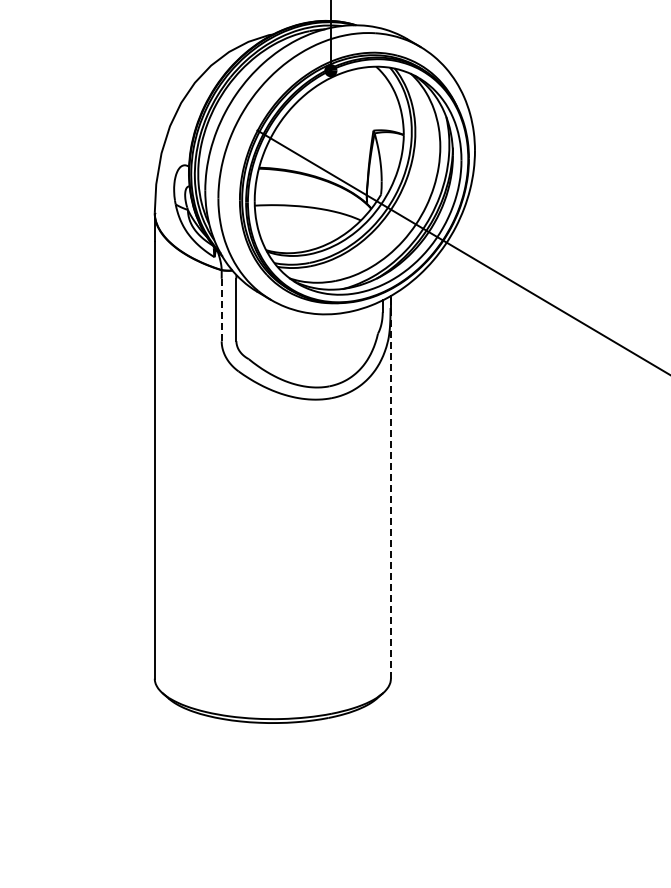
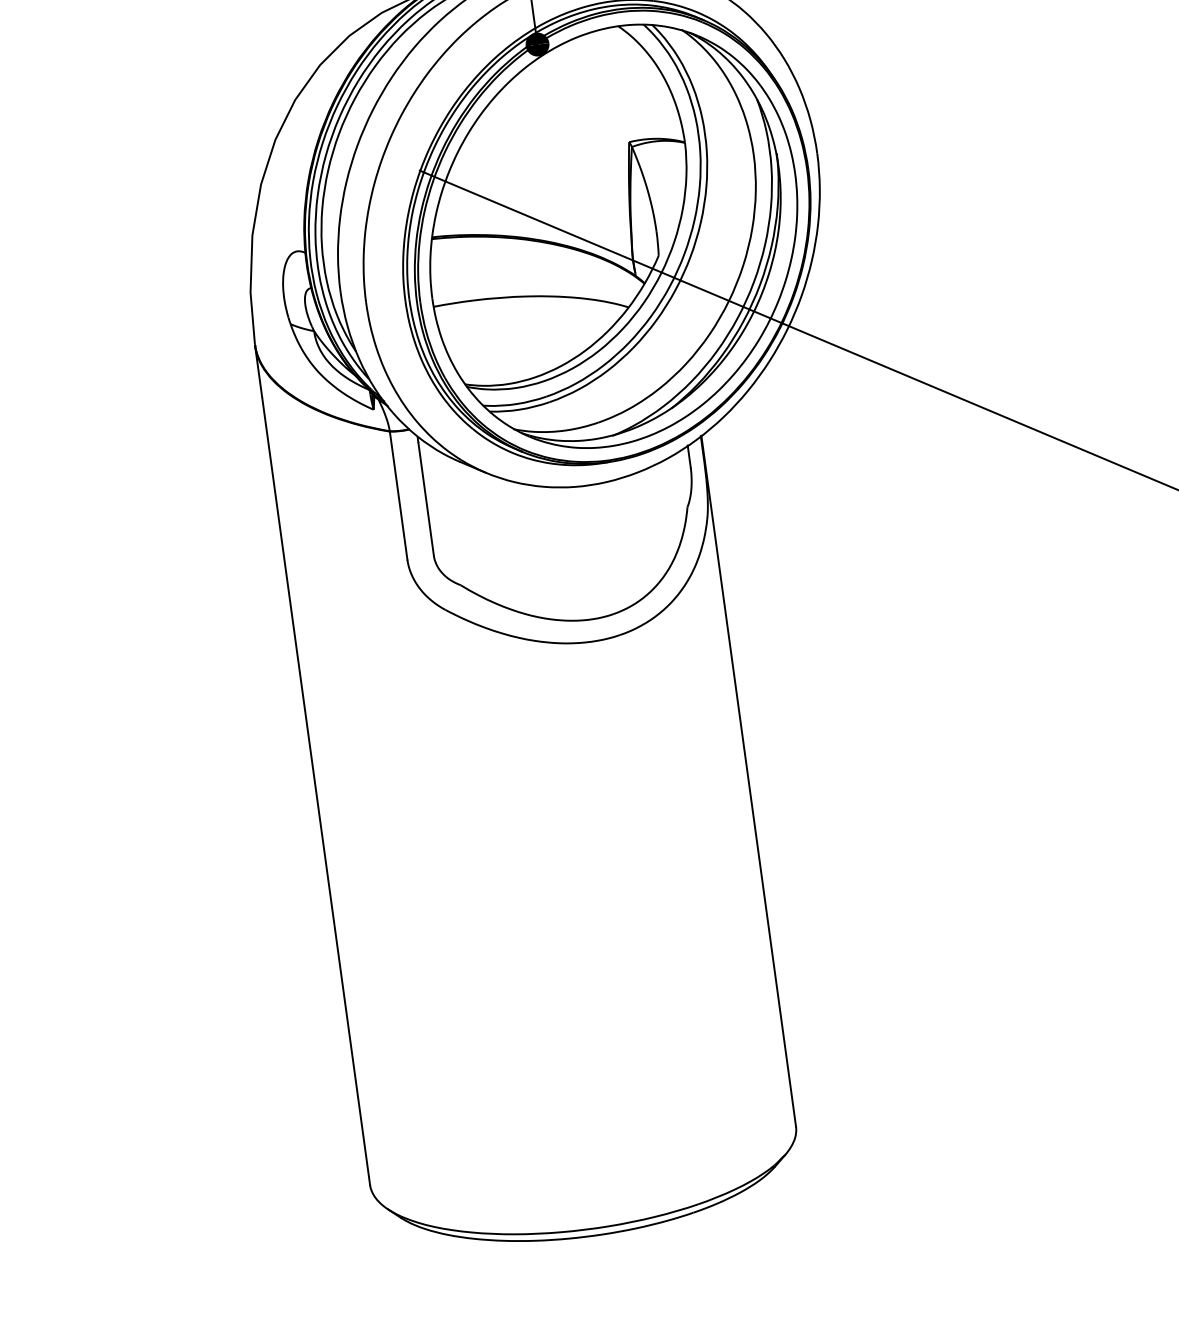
line: (221, 309) -> (399, 502), dashed -> solid
line: (390, 486) -> (747, 779), dashed -> solid

